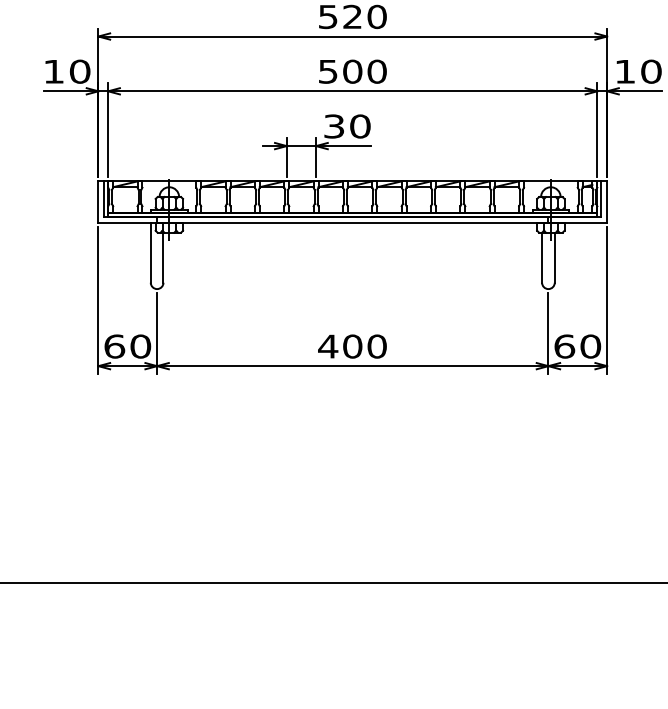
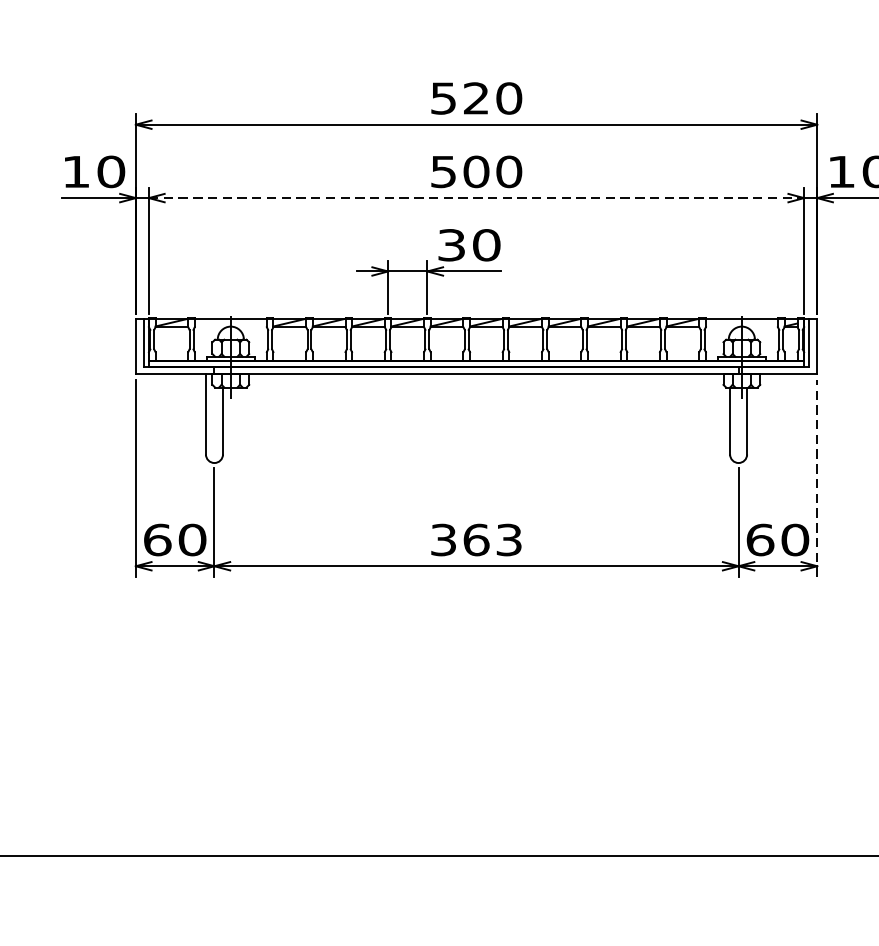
line: (352, 91) -> (476, 198), solid -> dashed
line: (607, 300) -> (817, 478), solid -> dashed
text: (352, 346) -> (476, 539), 400 -> 363

